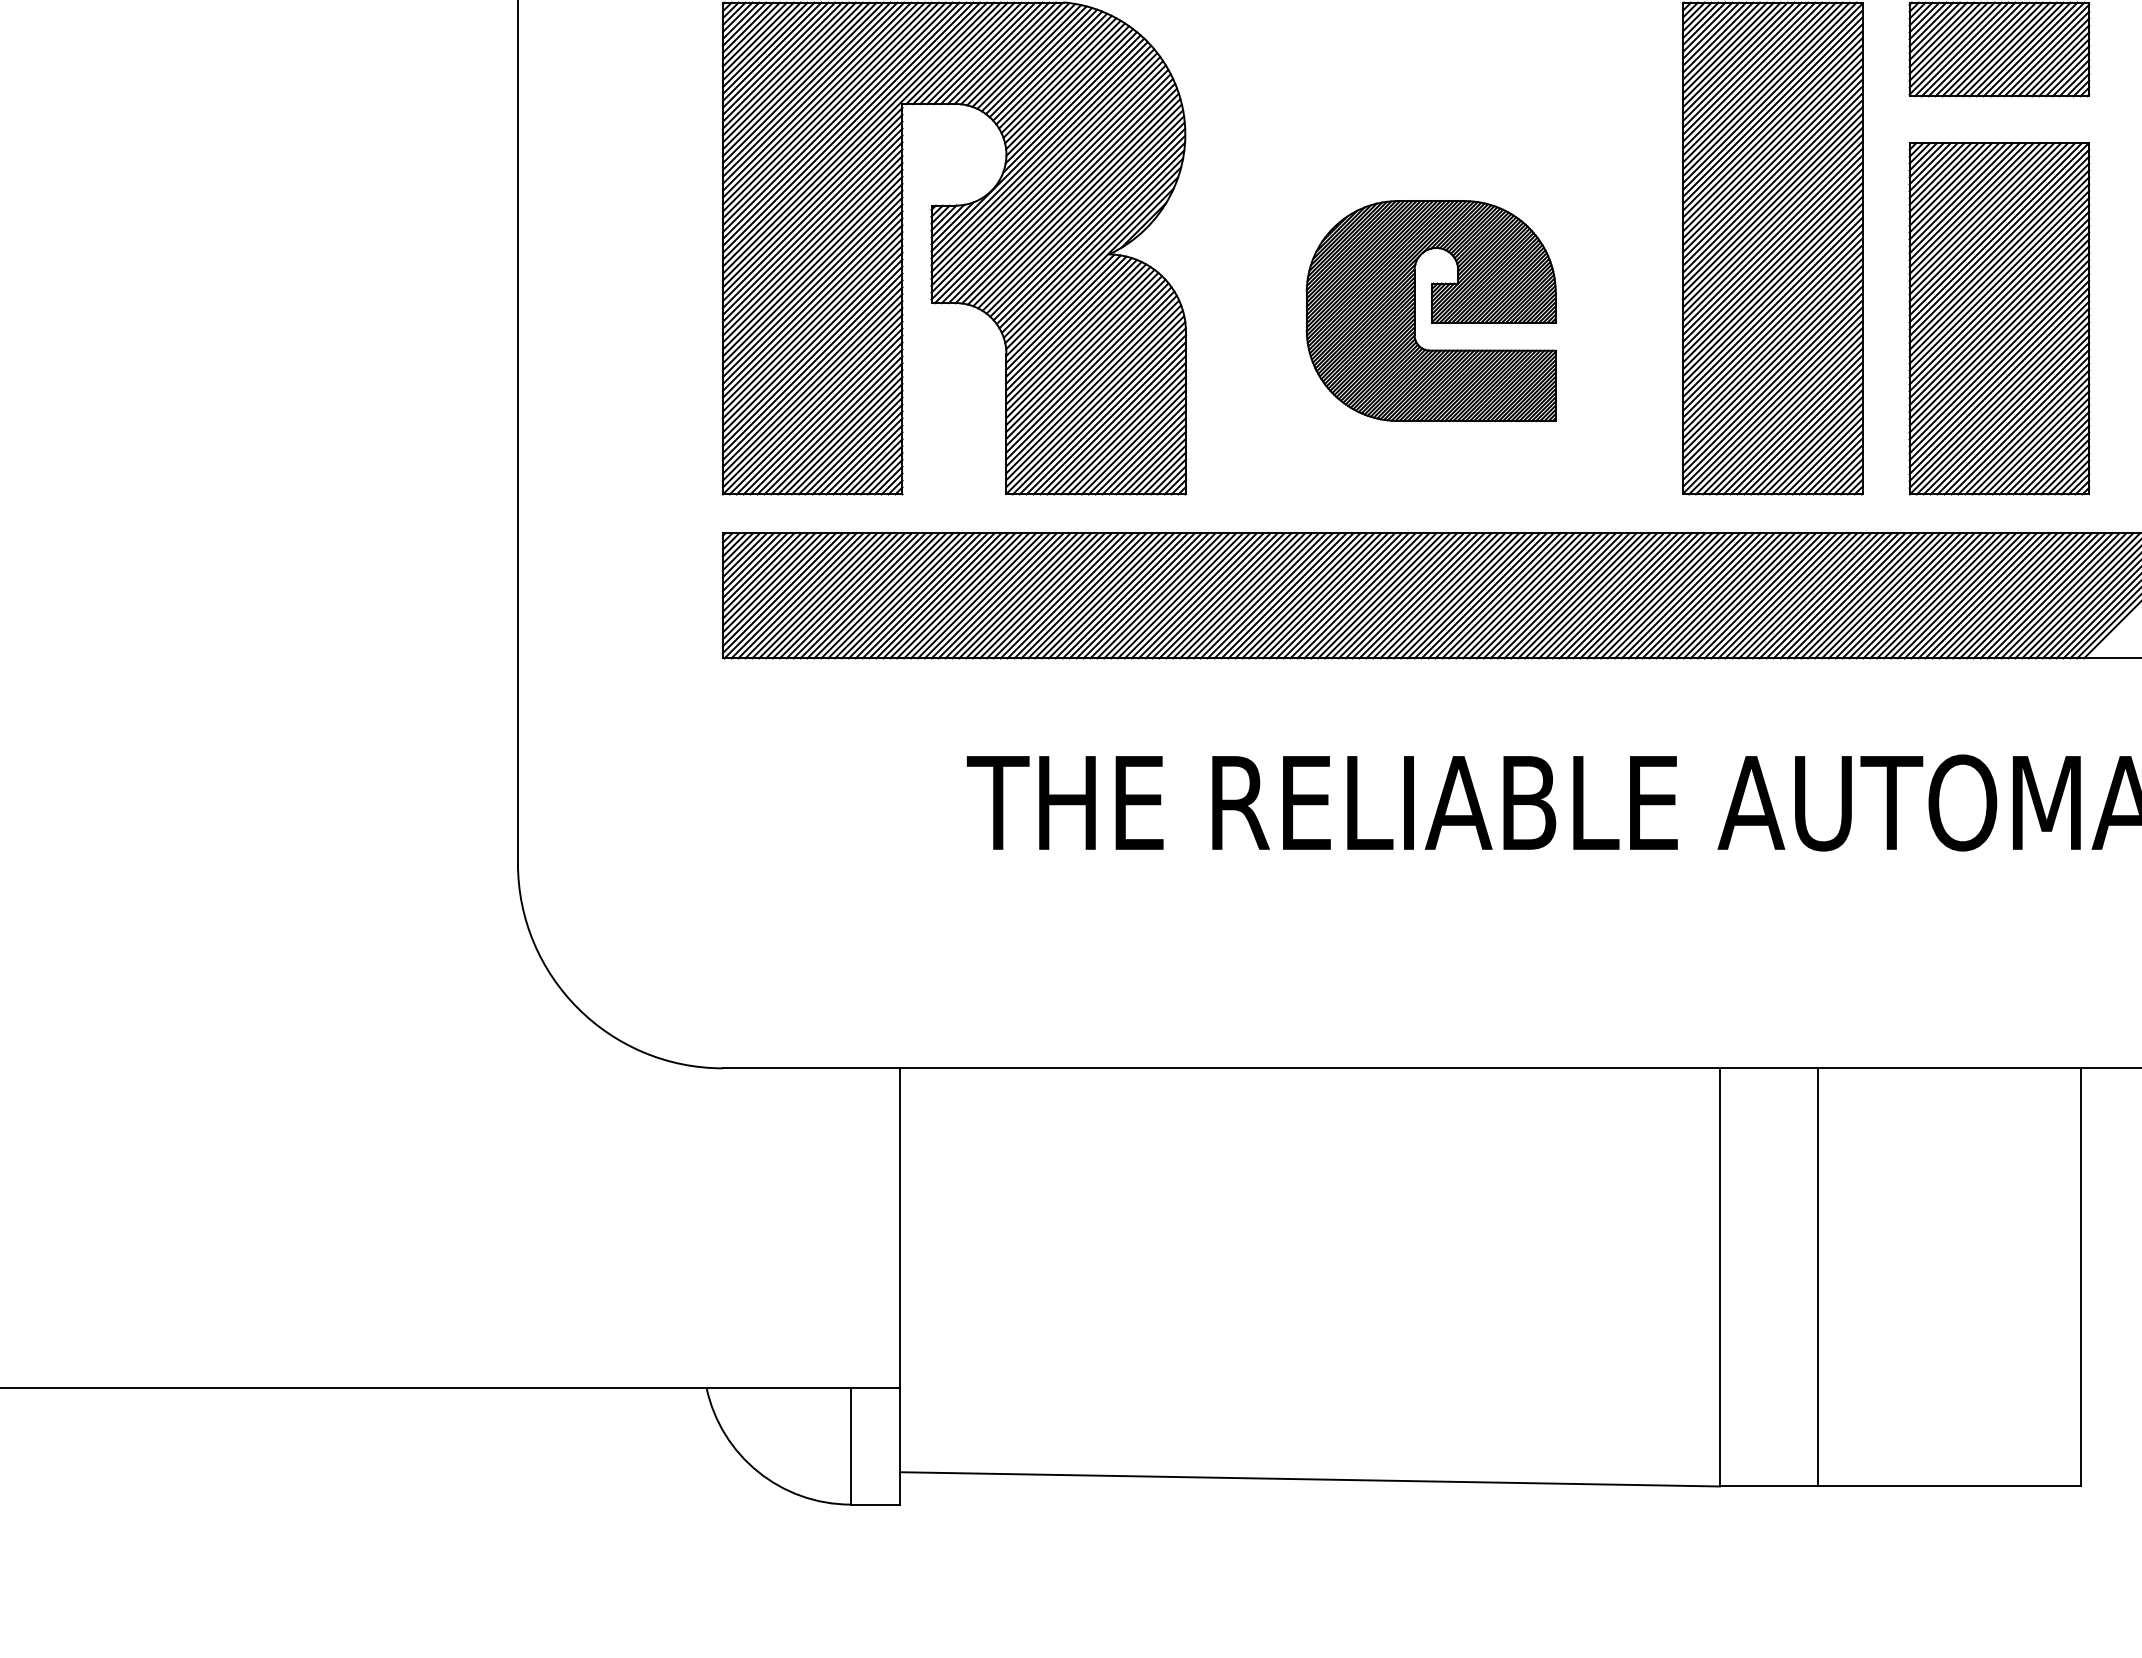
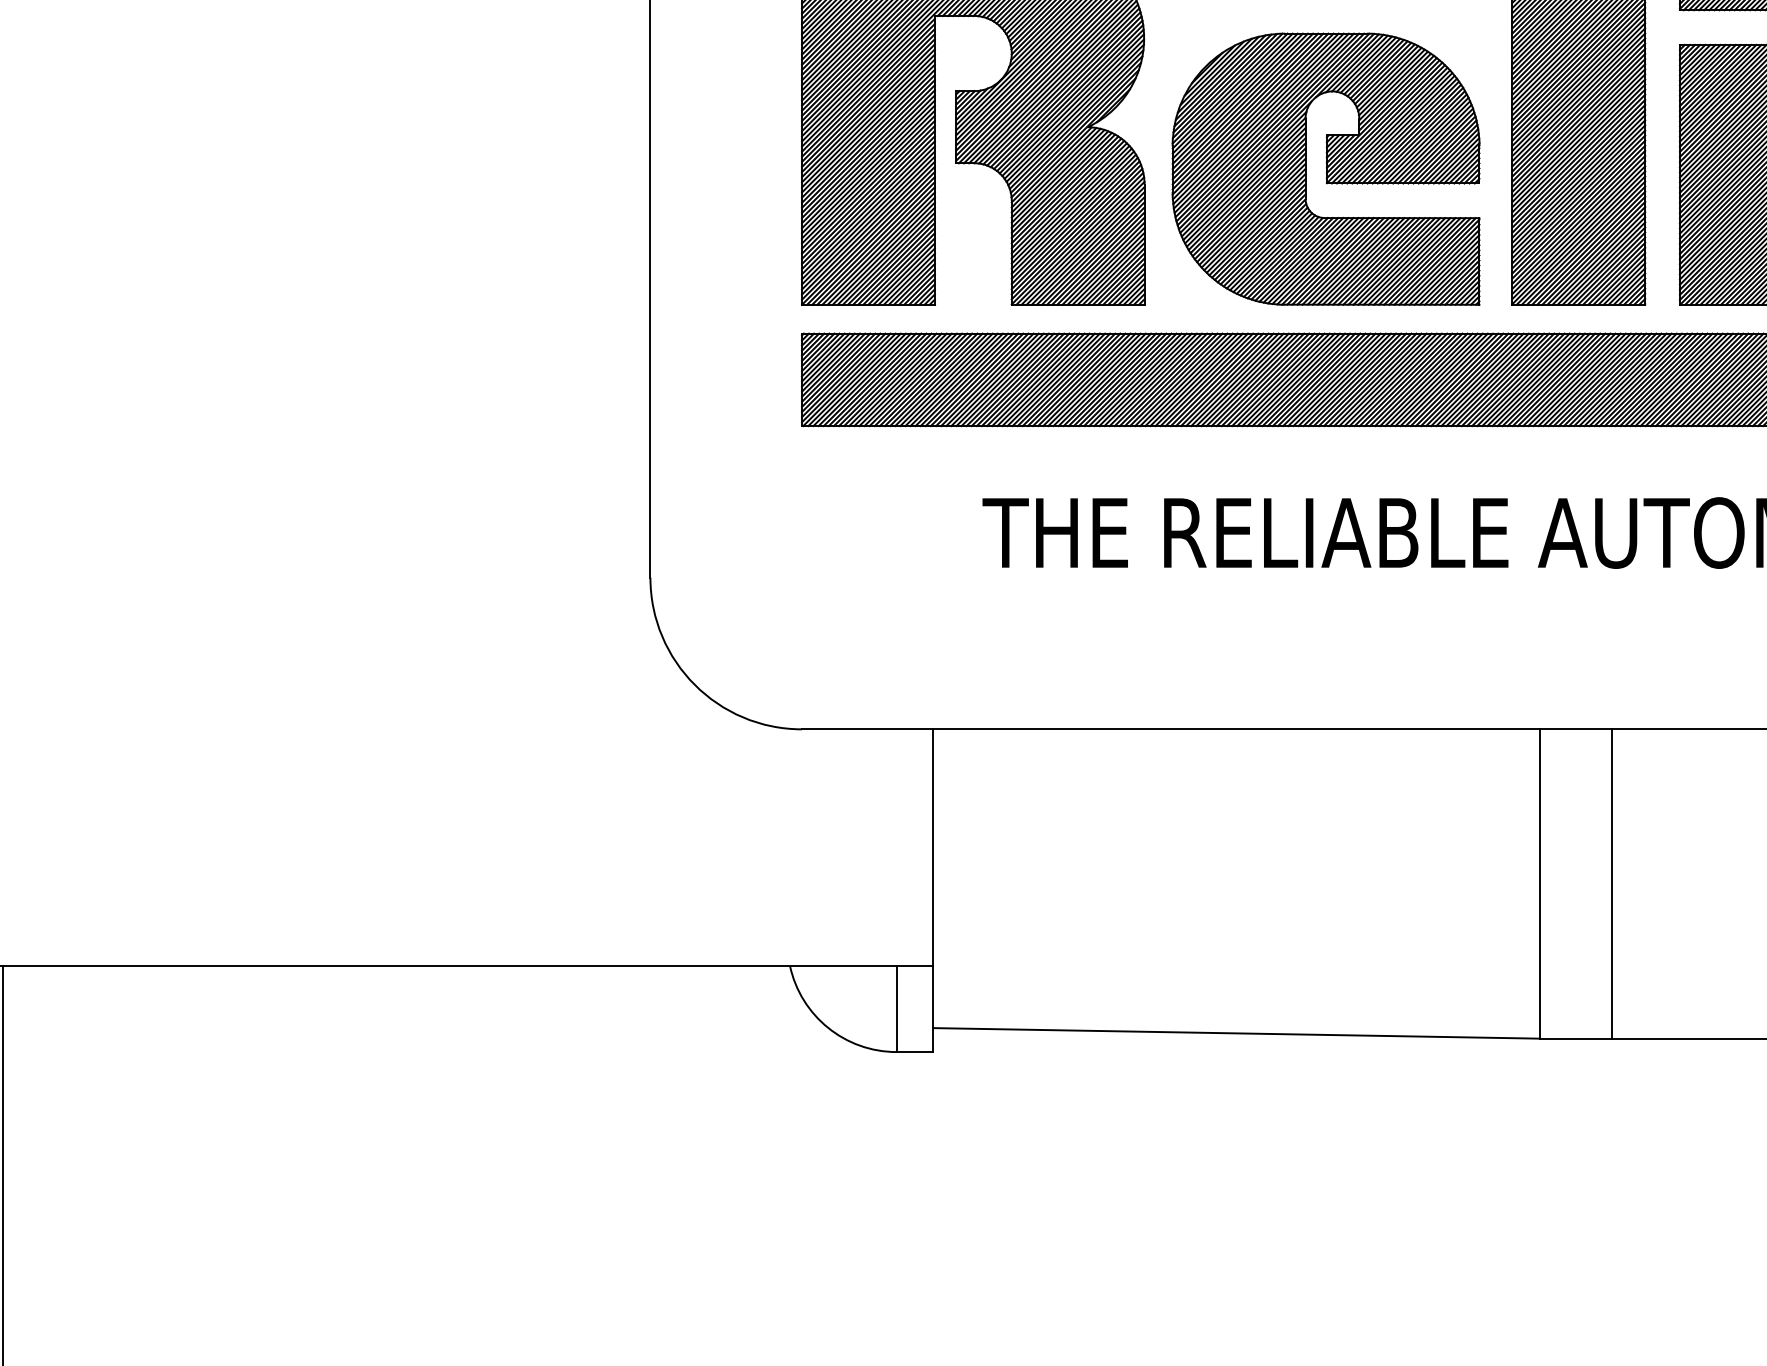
part: (1430, 310) -> (1325, 168), size x1.67

